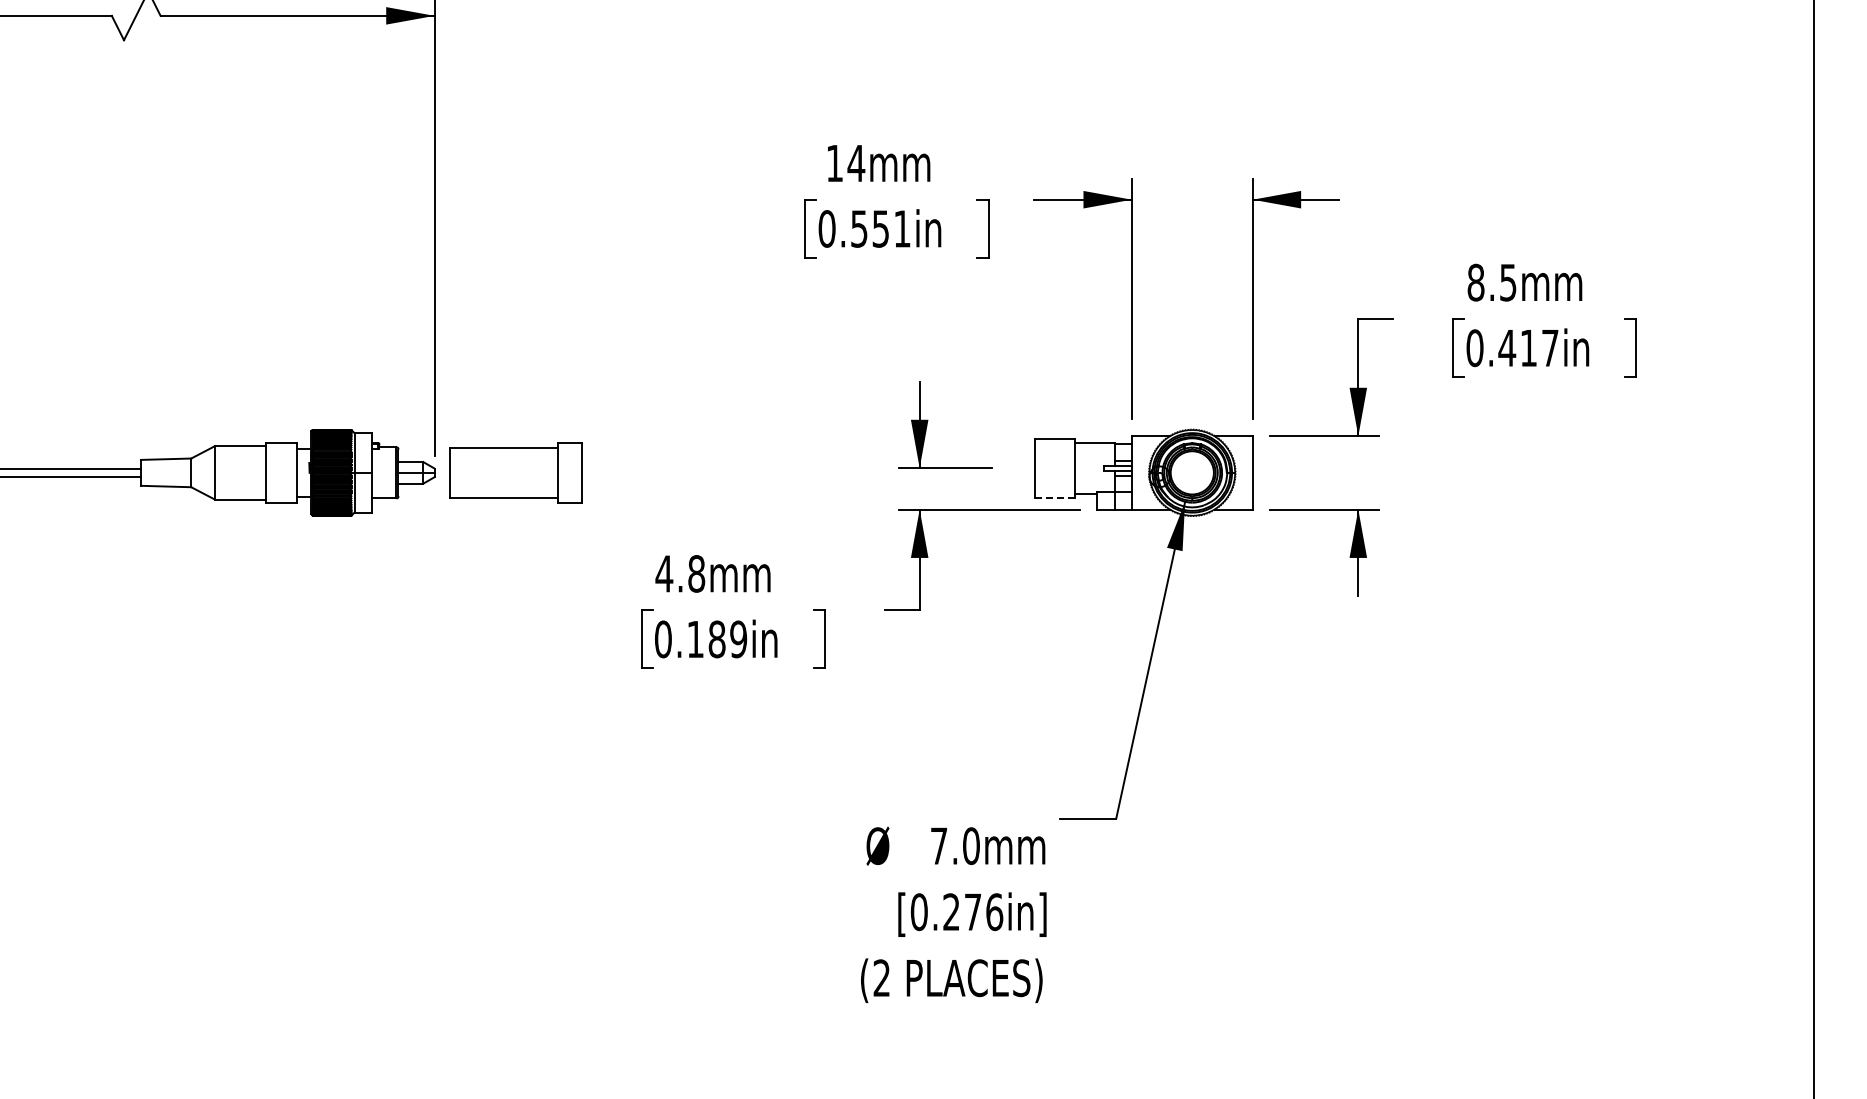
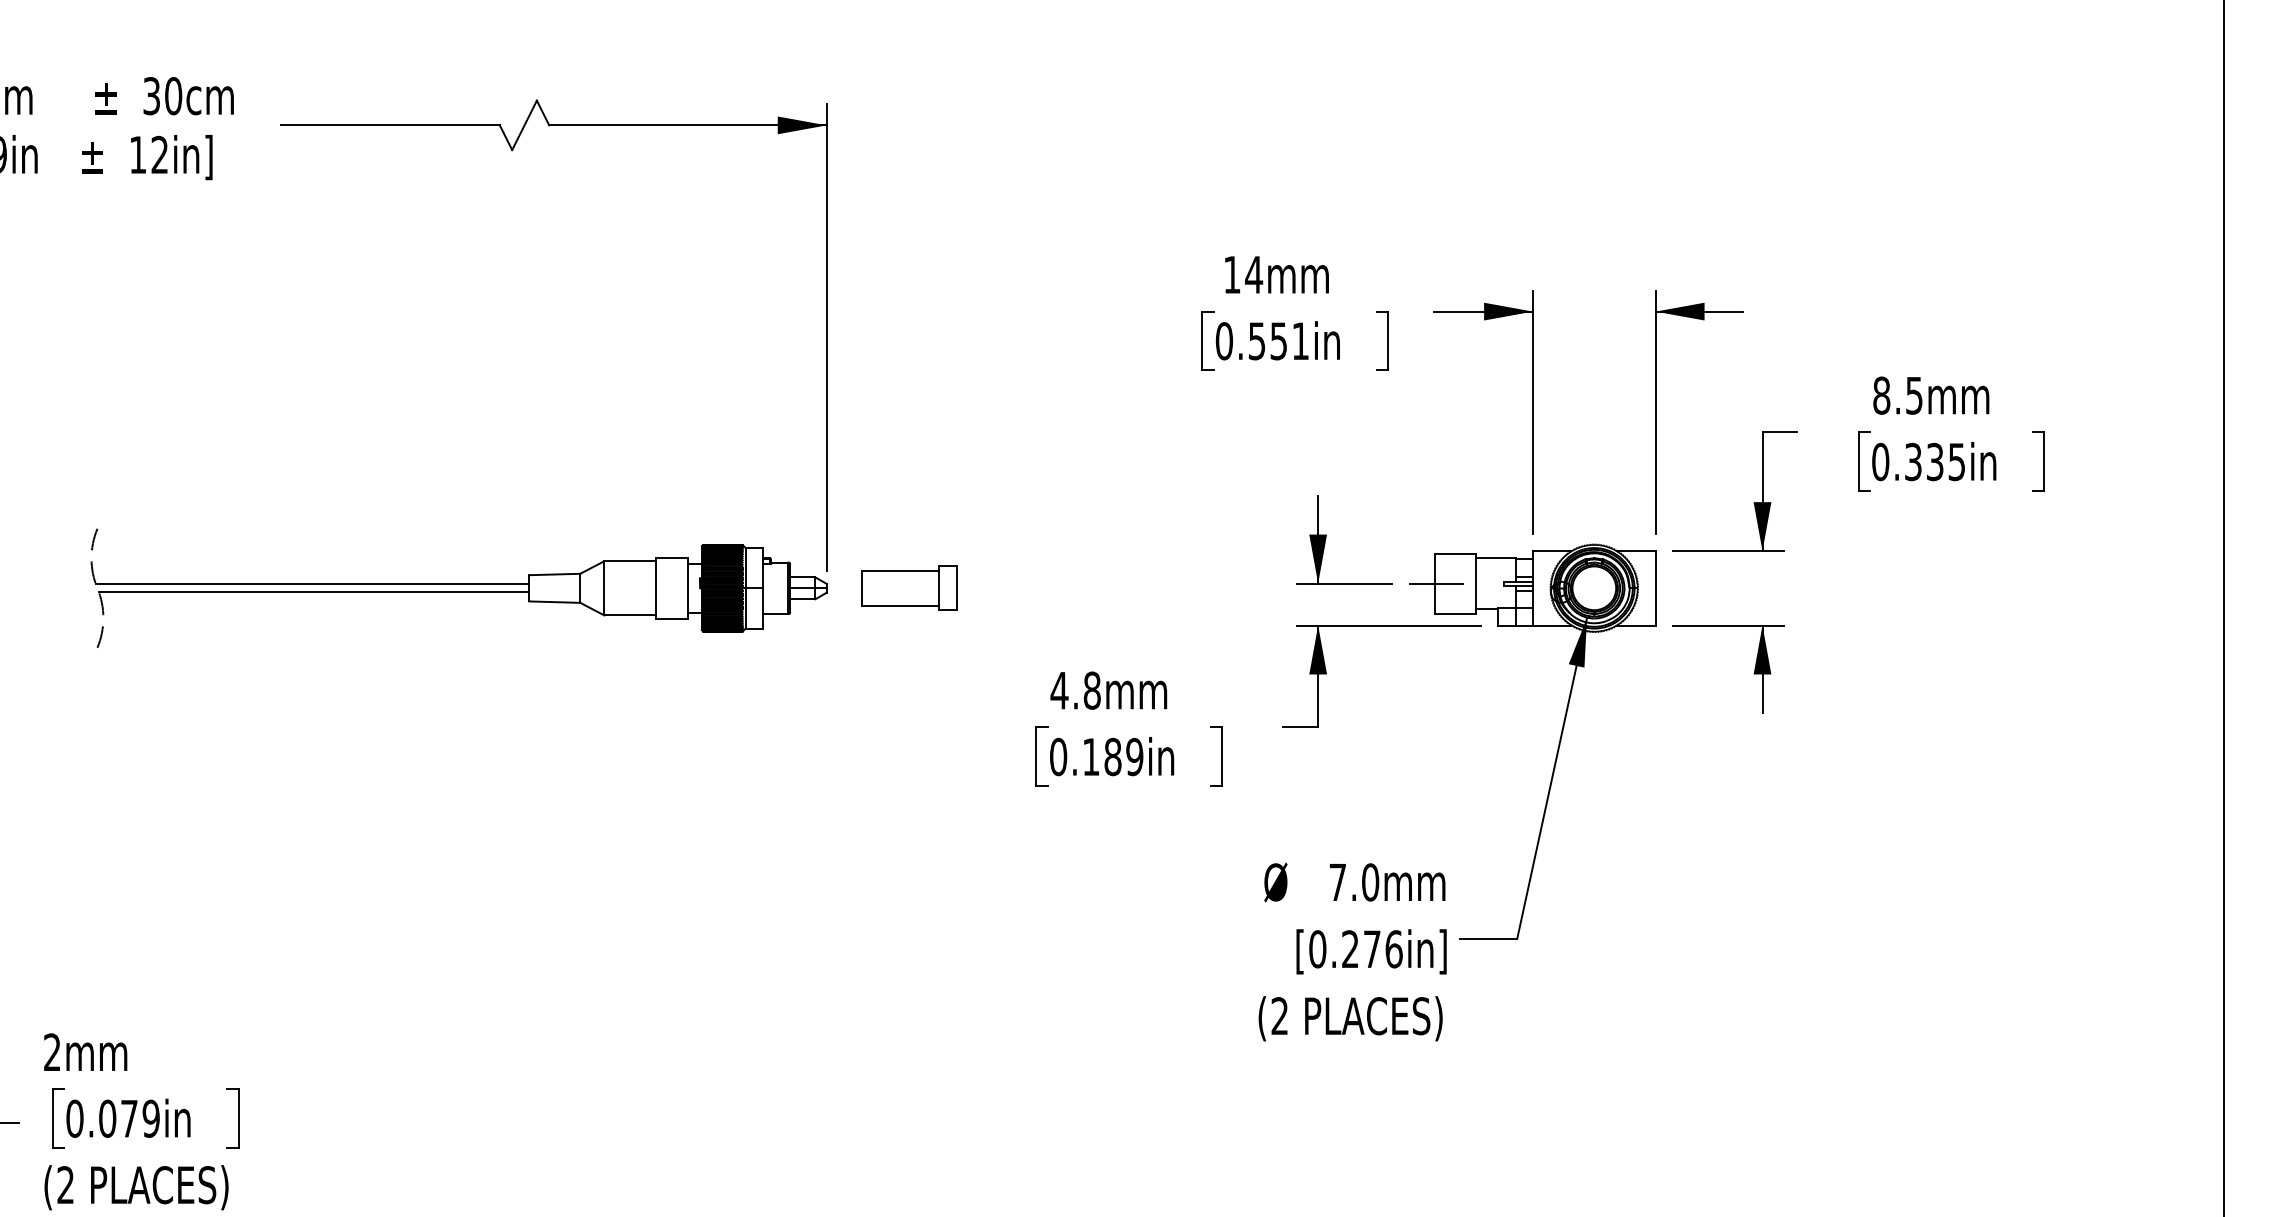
text: (1528, 347) -> (1934, 461), 0.417in -> 0.335in
line: (1036, 468) -> (1436, 583), added
part: (516, 472) -> (909, 587), size x0.71
line: (1055, 498) -> (1455, 614), dashed -> solid
text: (953, 914) -> (1352, 951), moved

